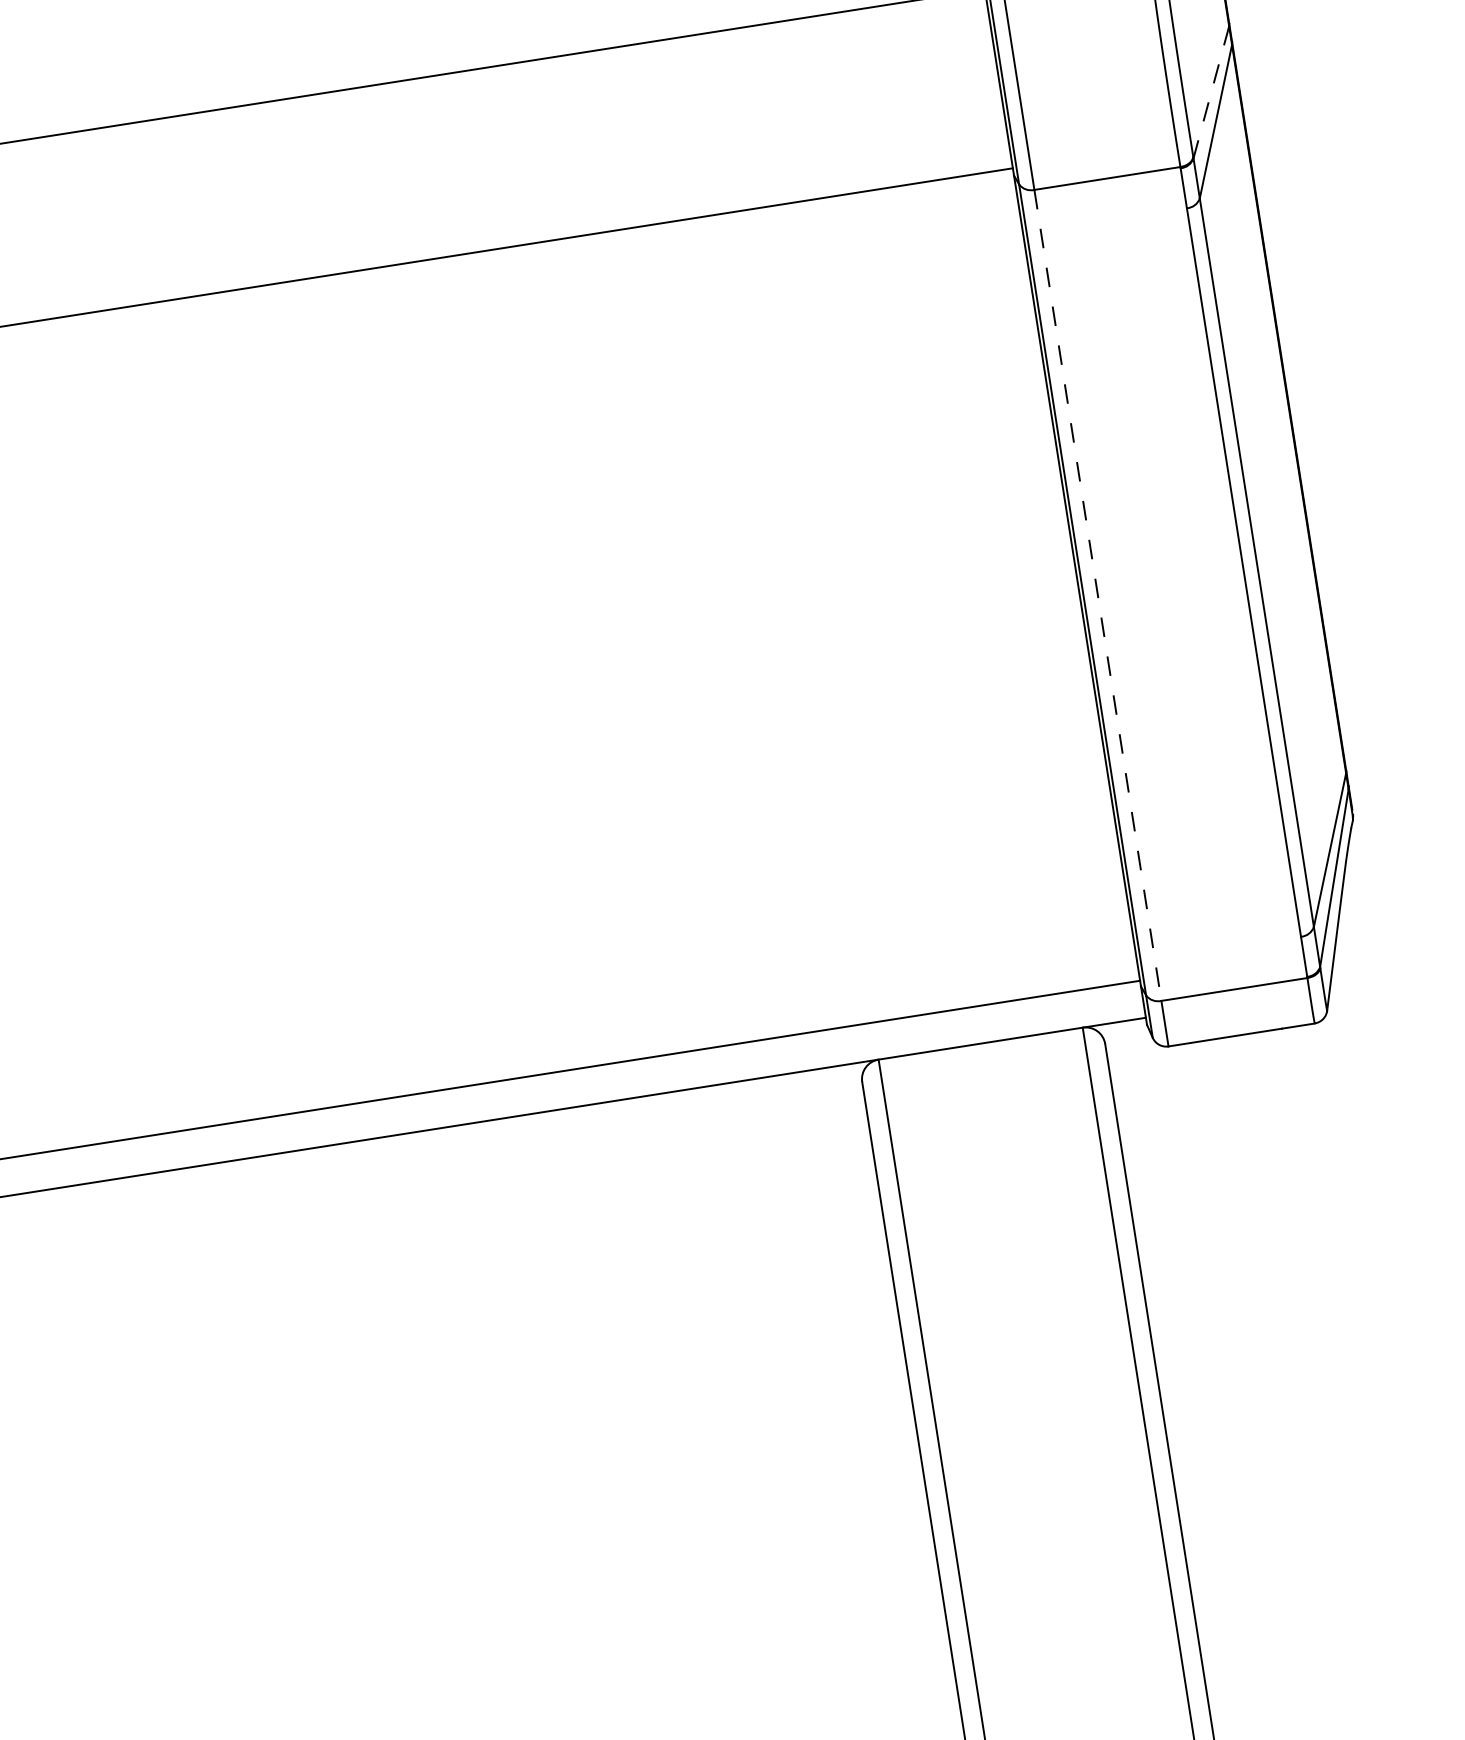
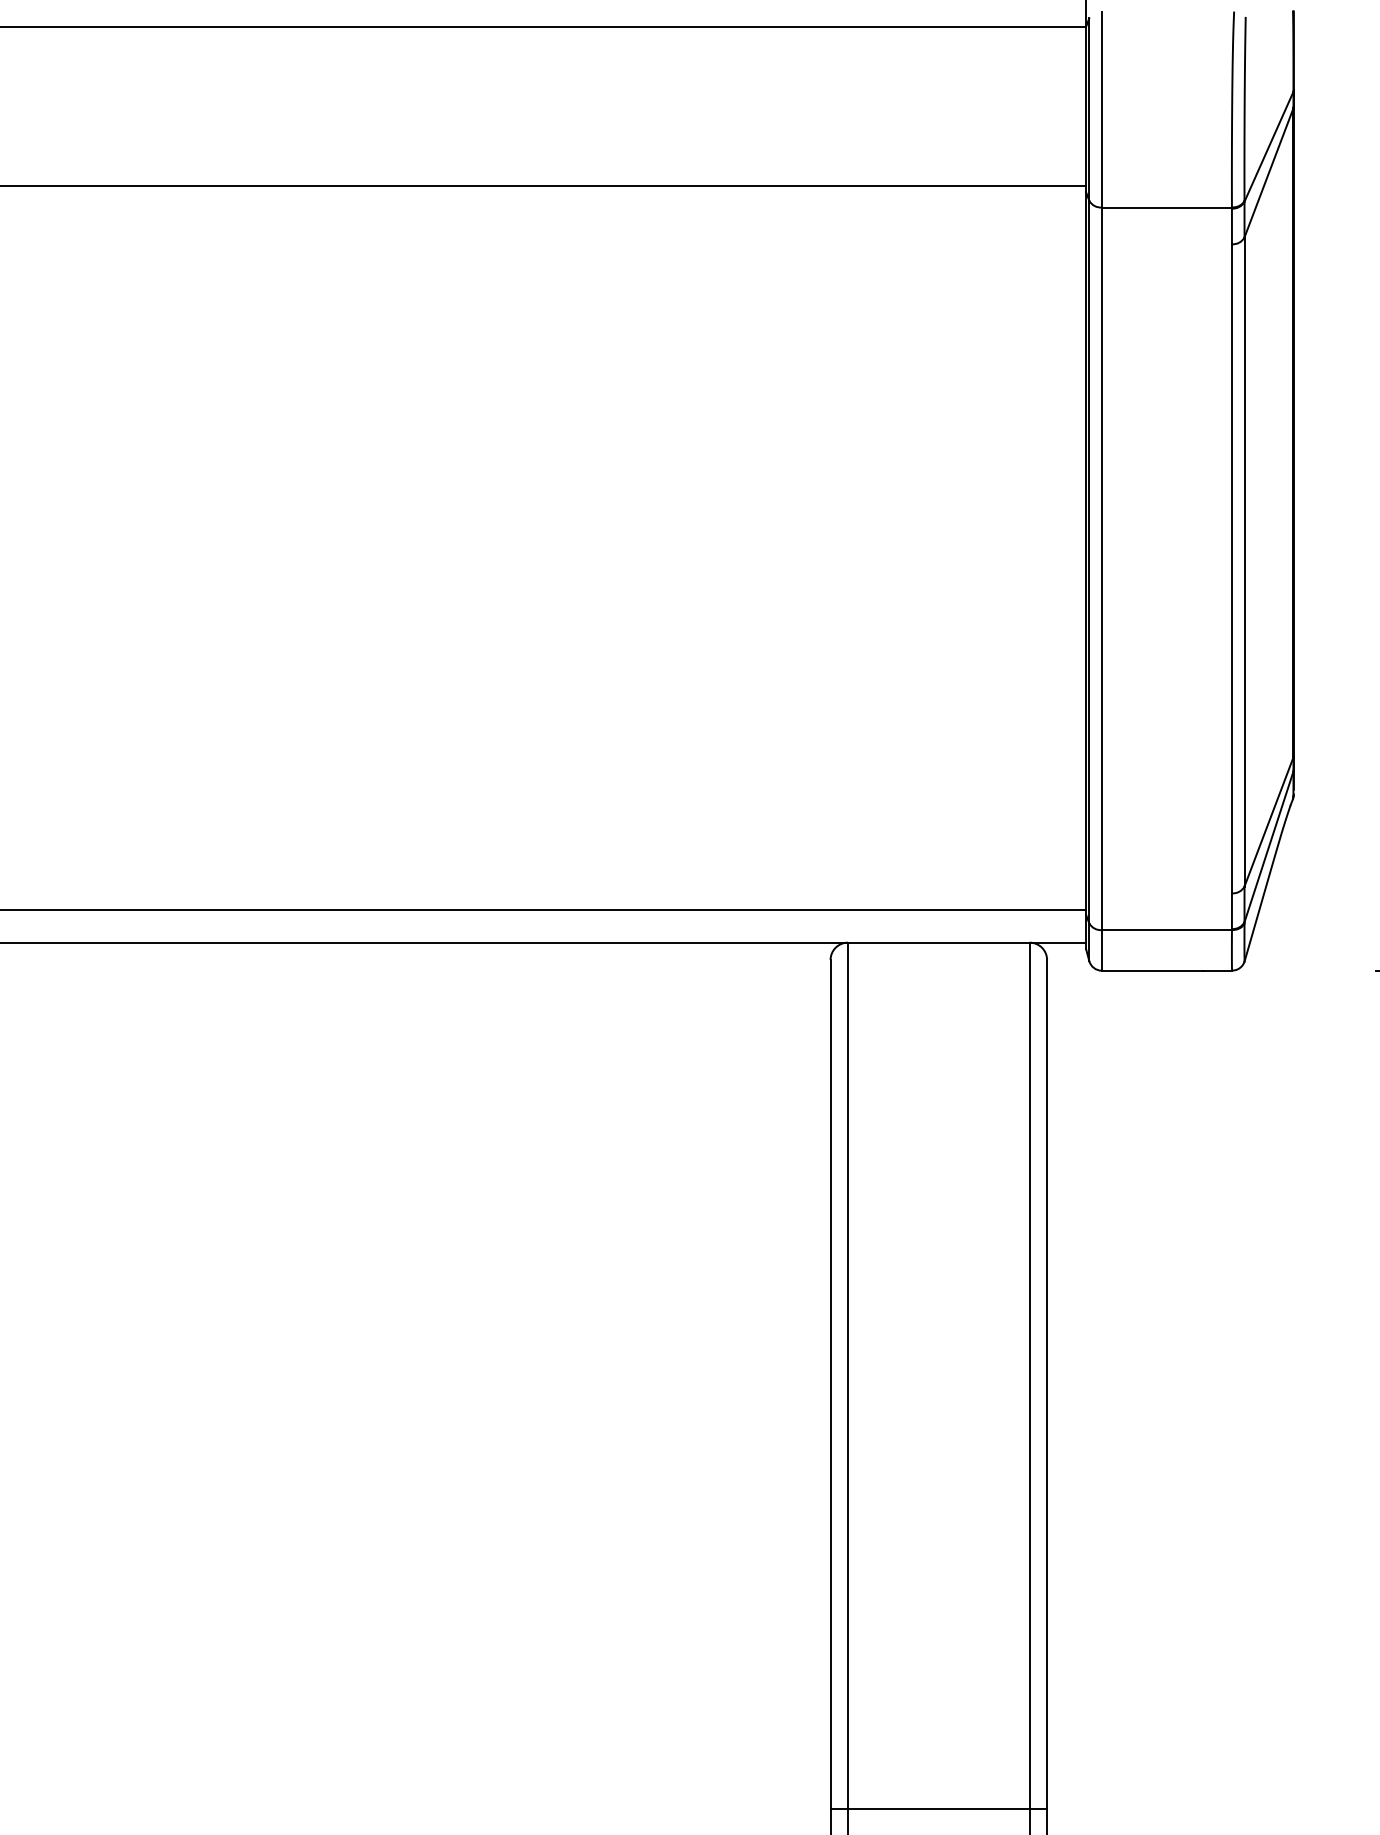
line: (1210, 93) -> (1268, 147), dashed -> solid
line: (1097, 596) -> (1101, 569), dashed -> solid

